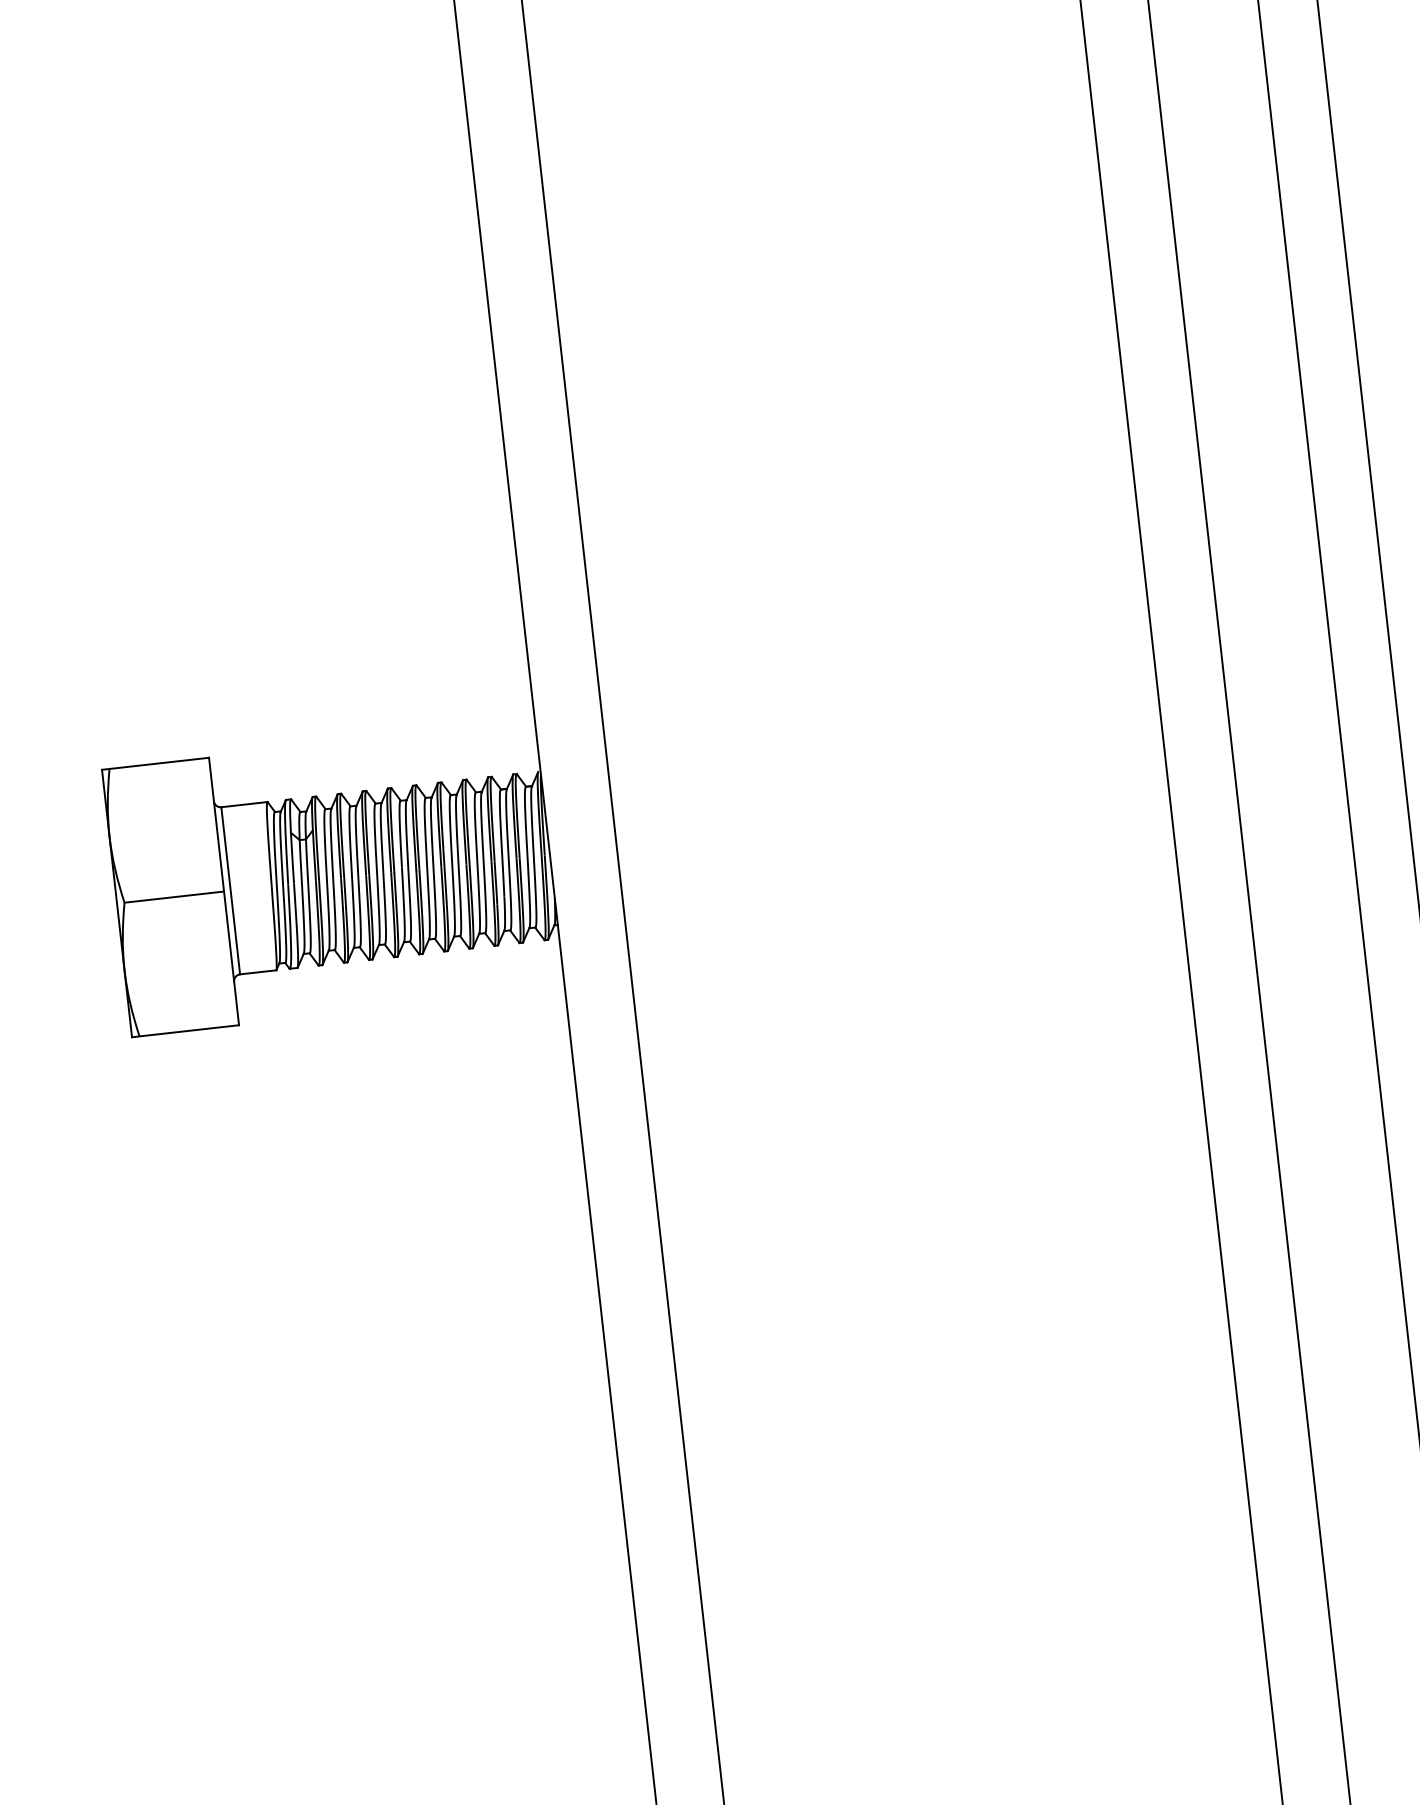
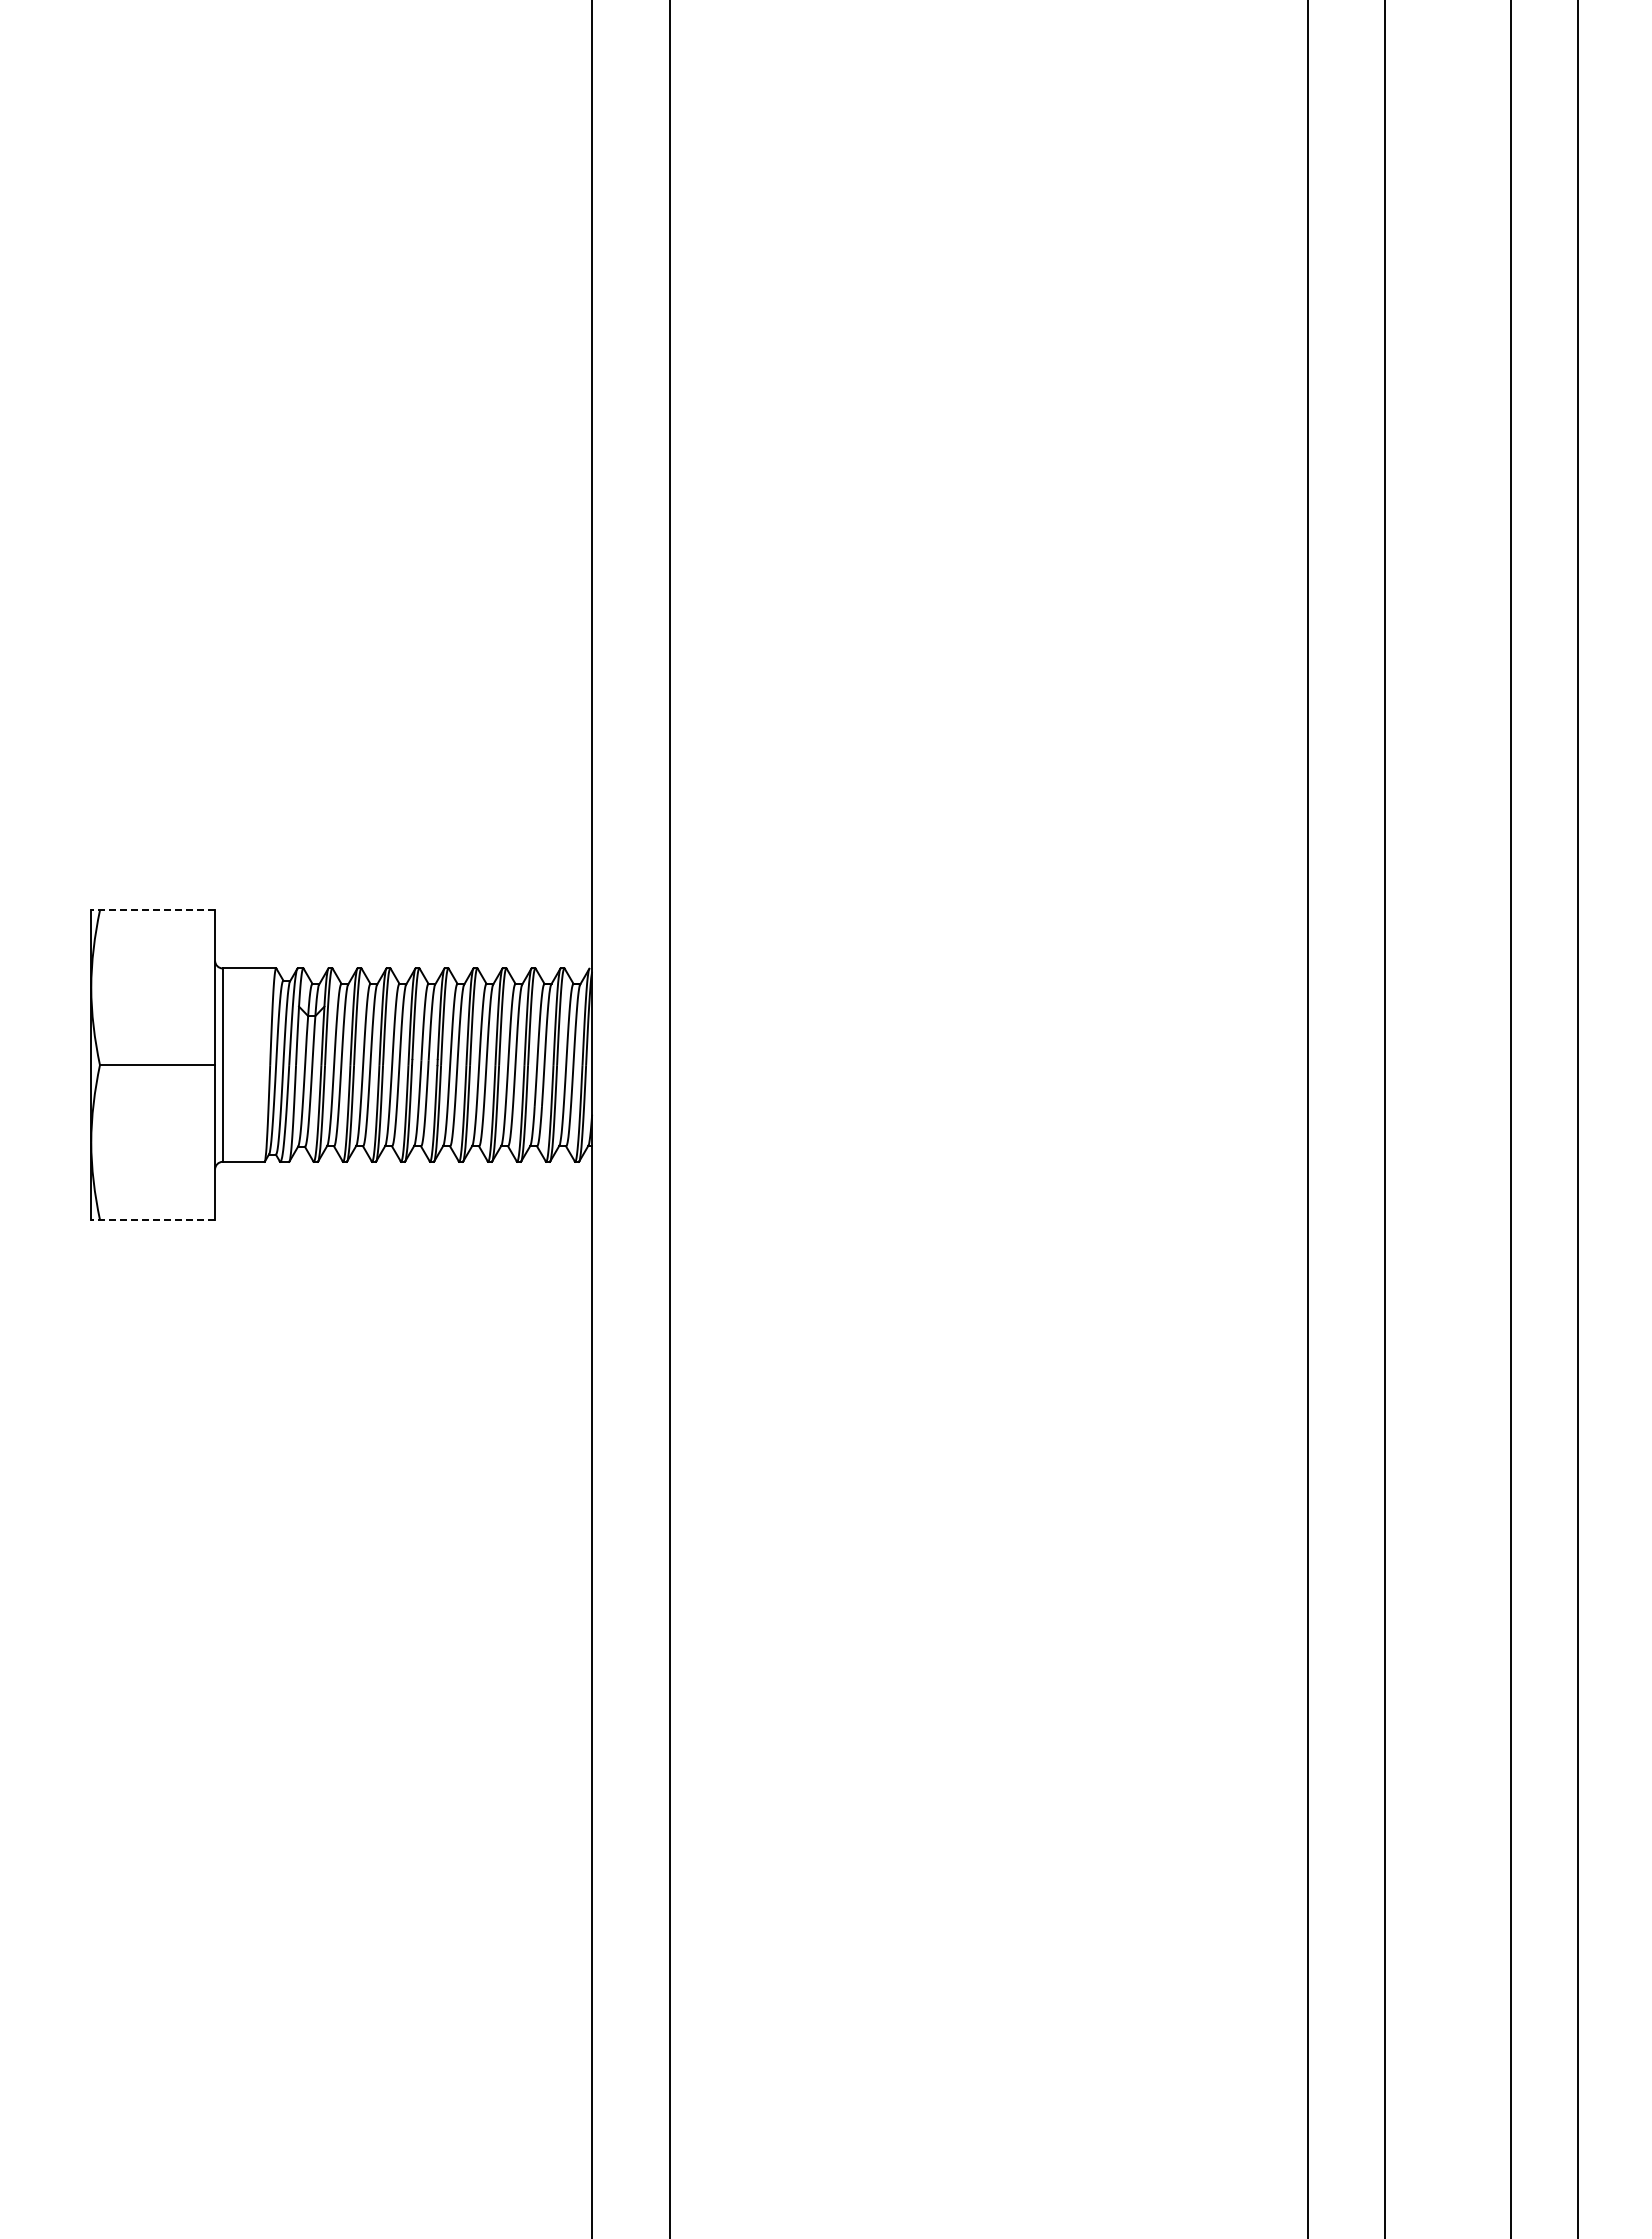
line: (155, 763) -> (153, 910), solid -> dashed
line: (185, 1030) -> (153, 1219), solid -> dashed

